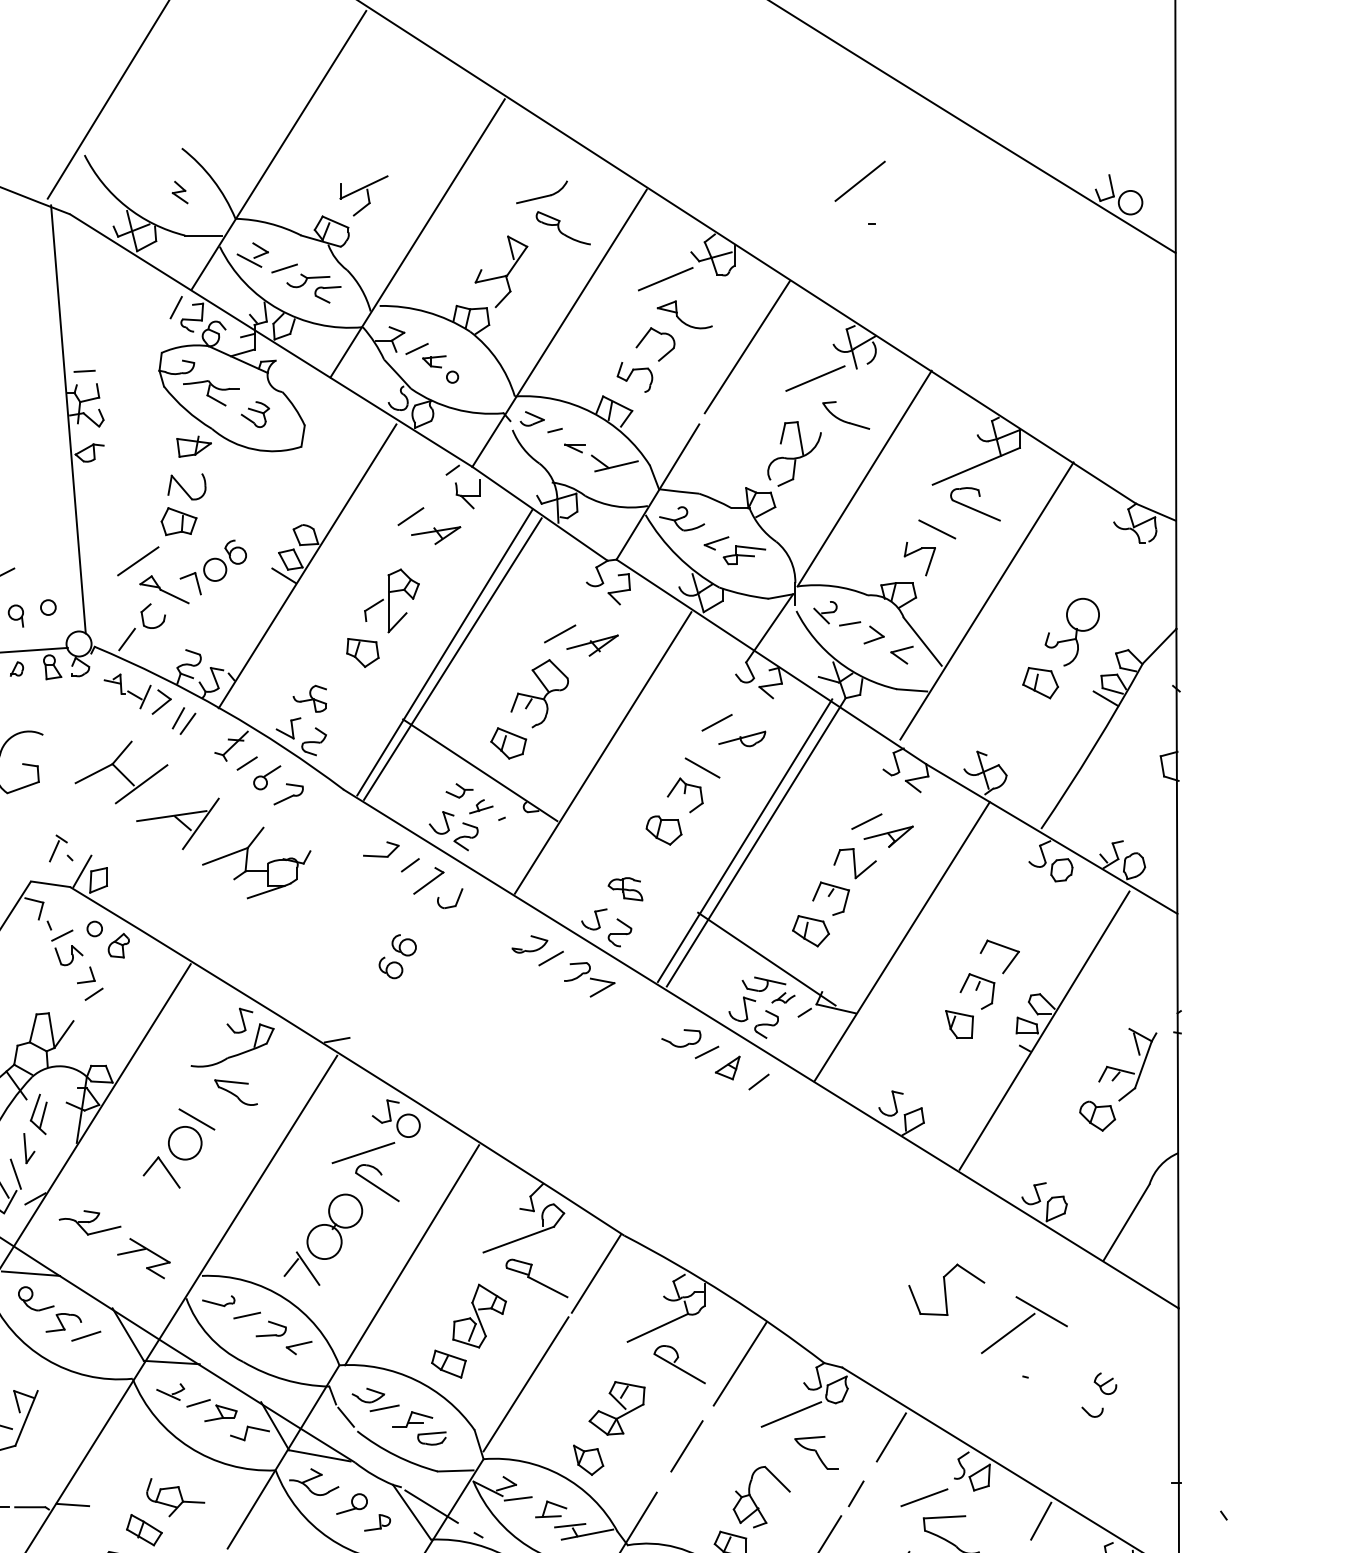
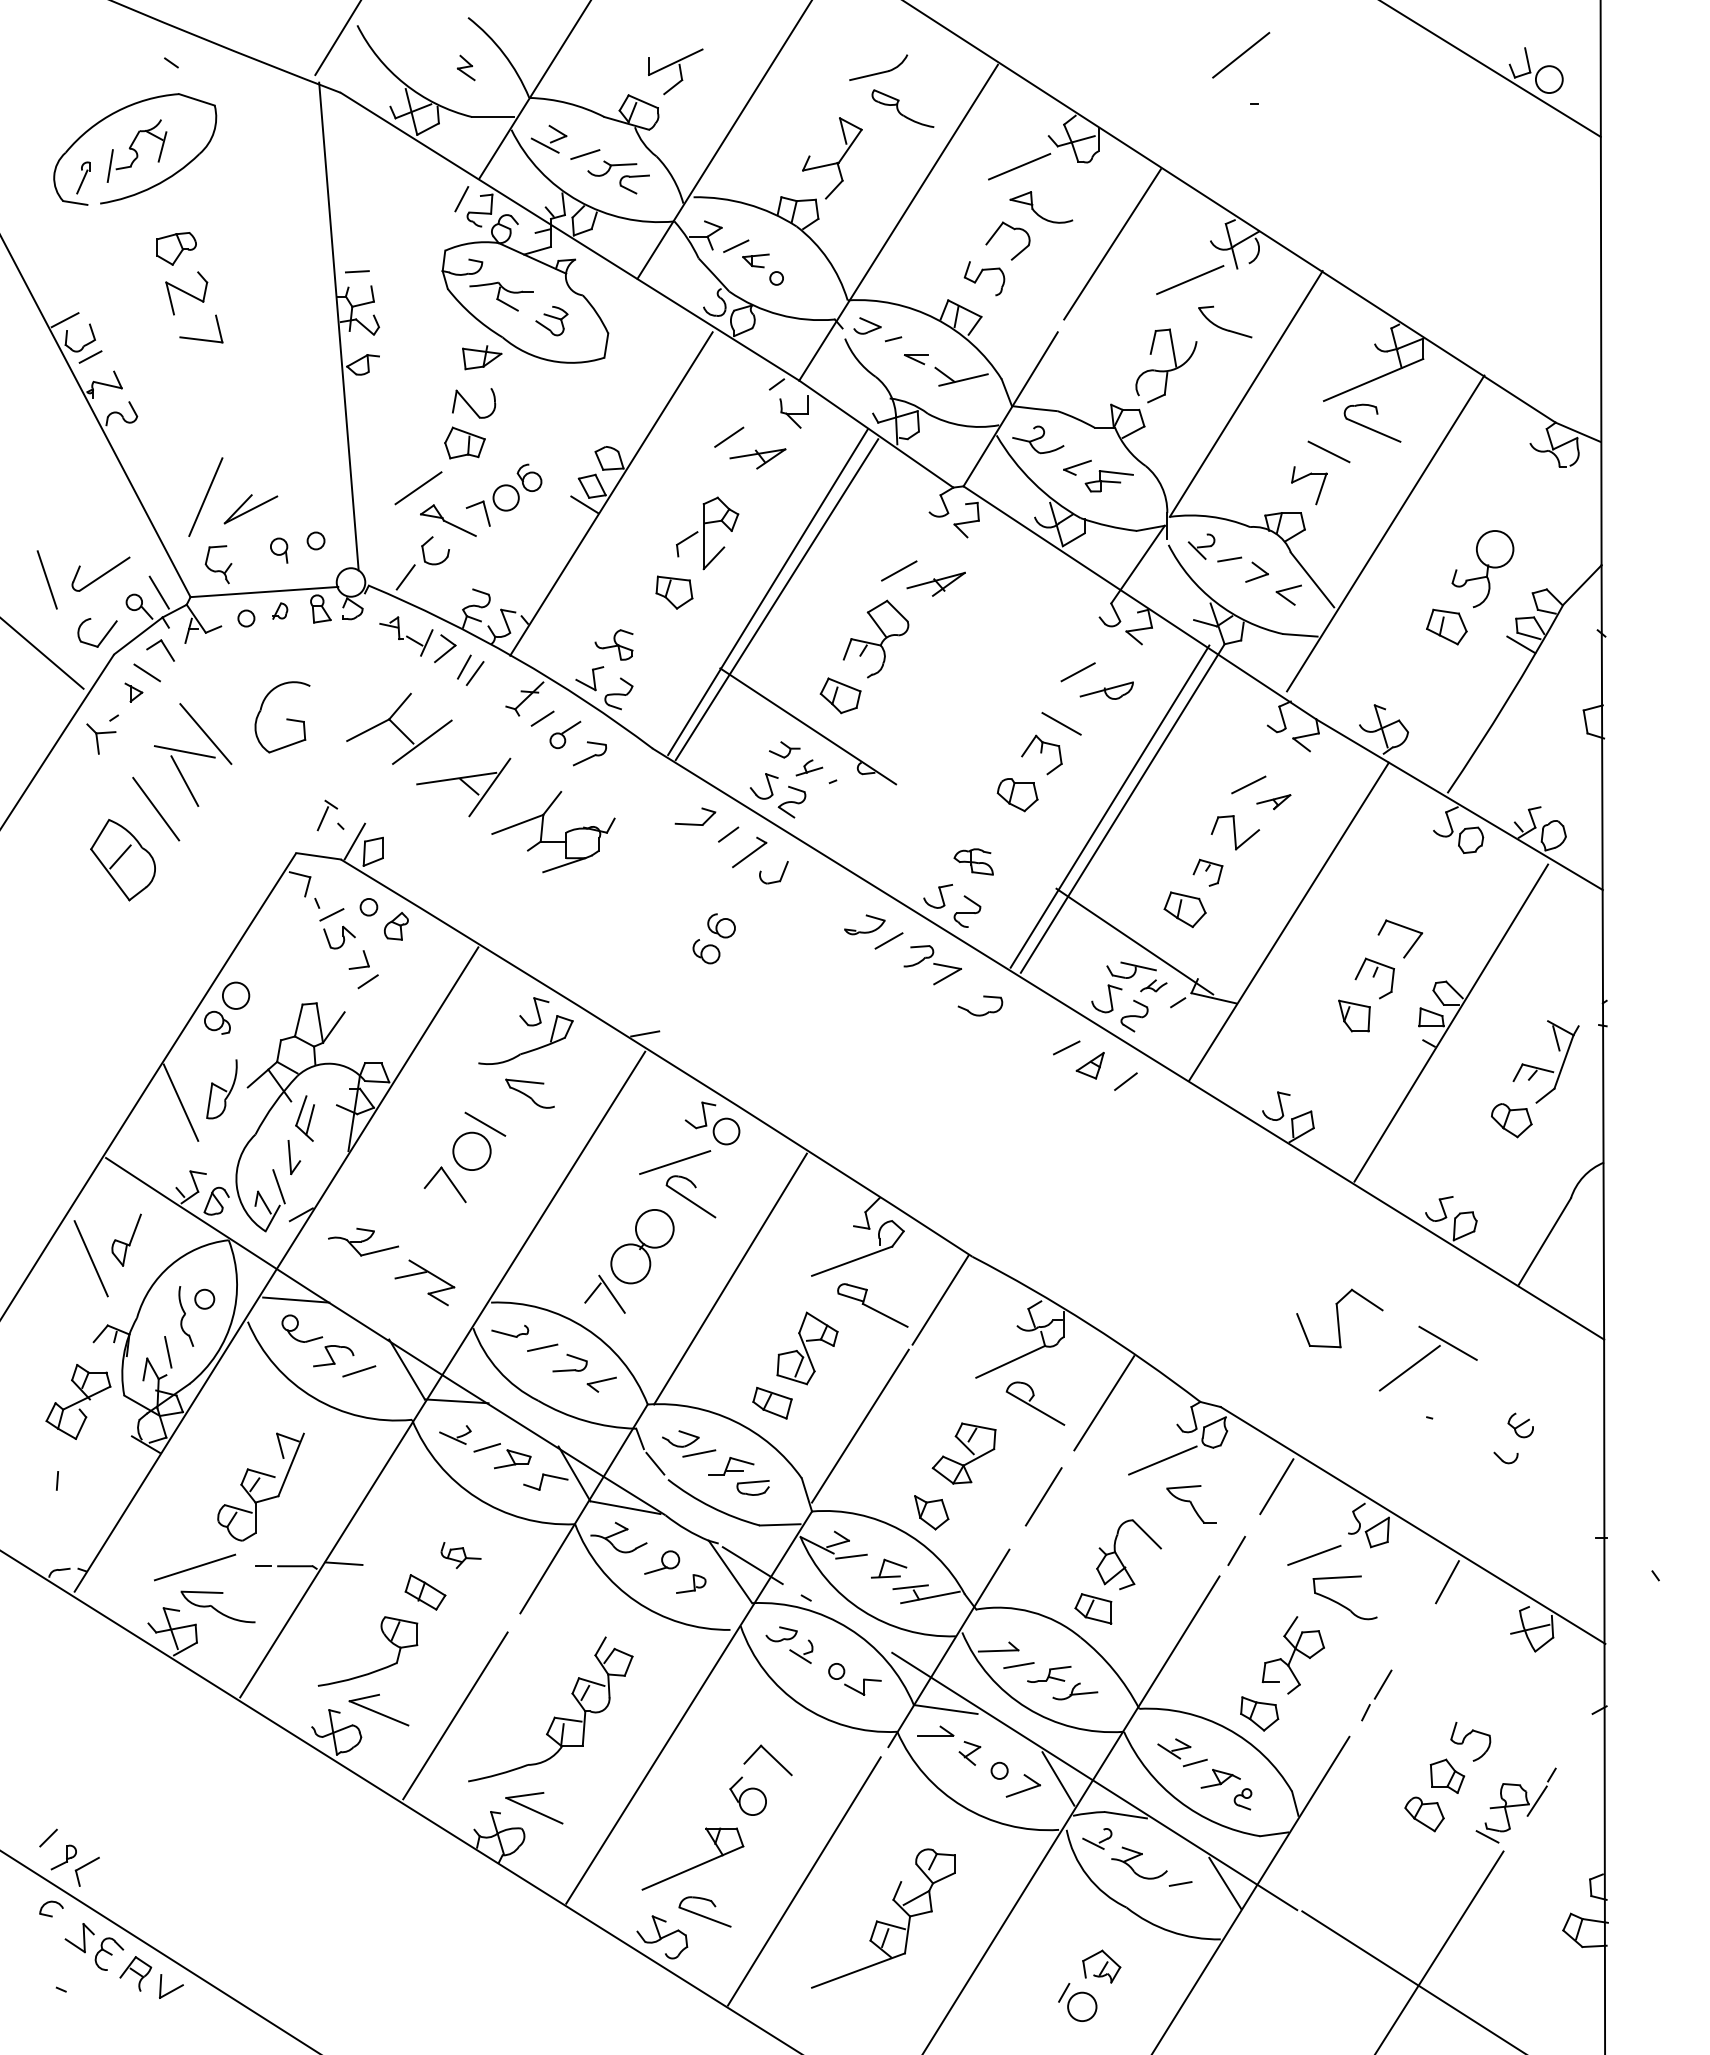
line: (602, 752) -> (947, 706), removed
part: (888, 836) -> (1273, 801), size x0.6
part: (830, 898) -> (1207, 872), size x0.7
part: (684, 1030) -> (983, 997), moved
part: (175, 1497) -> (460, 1555), size x0.6

